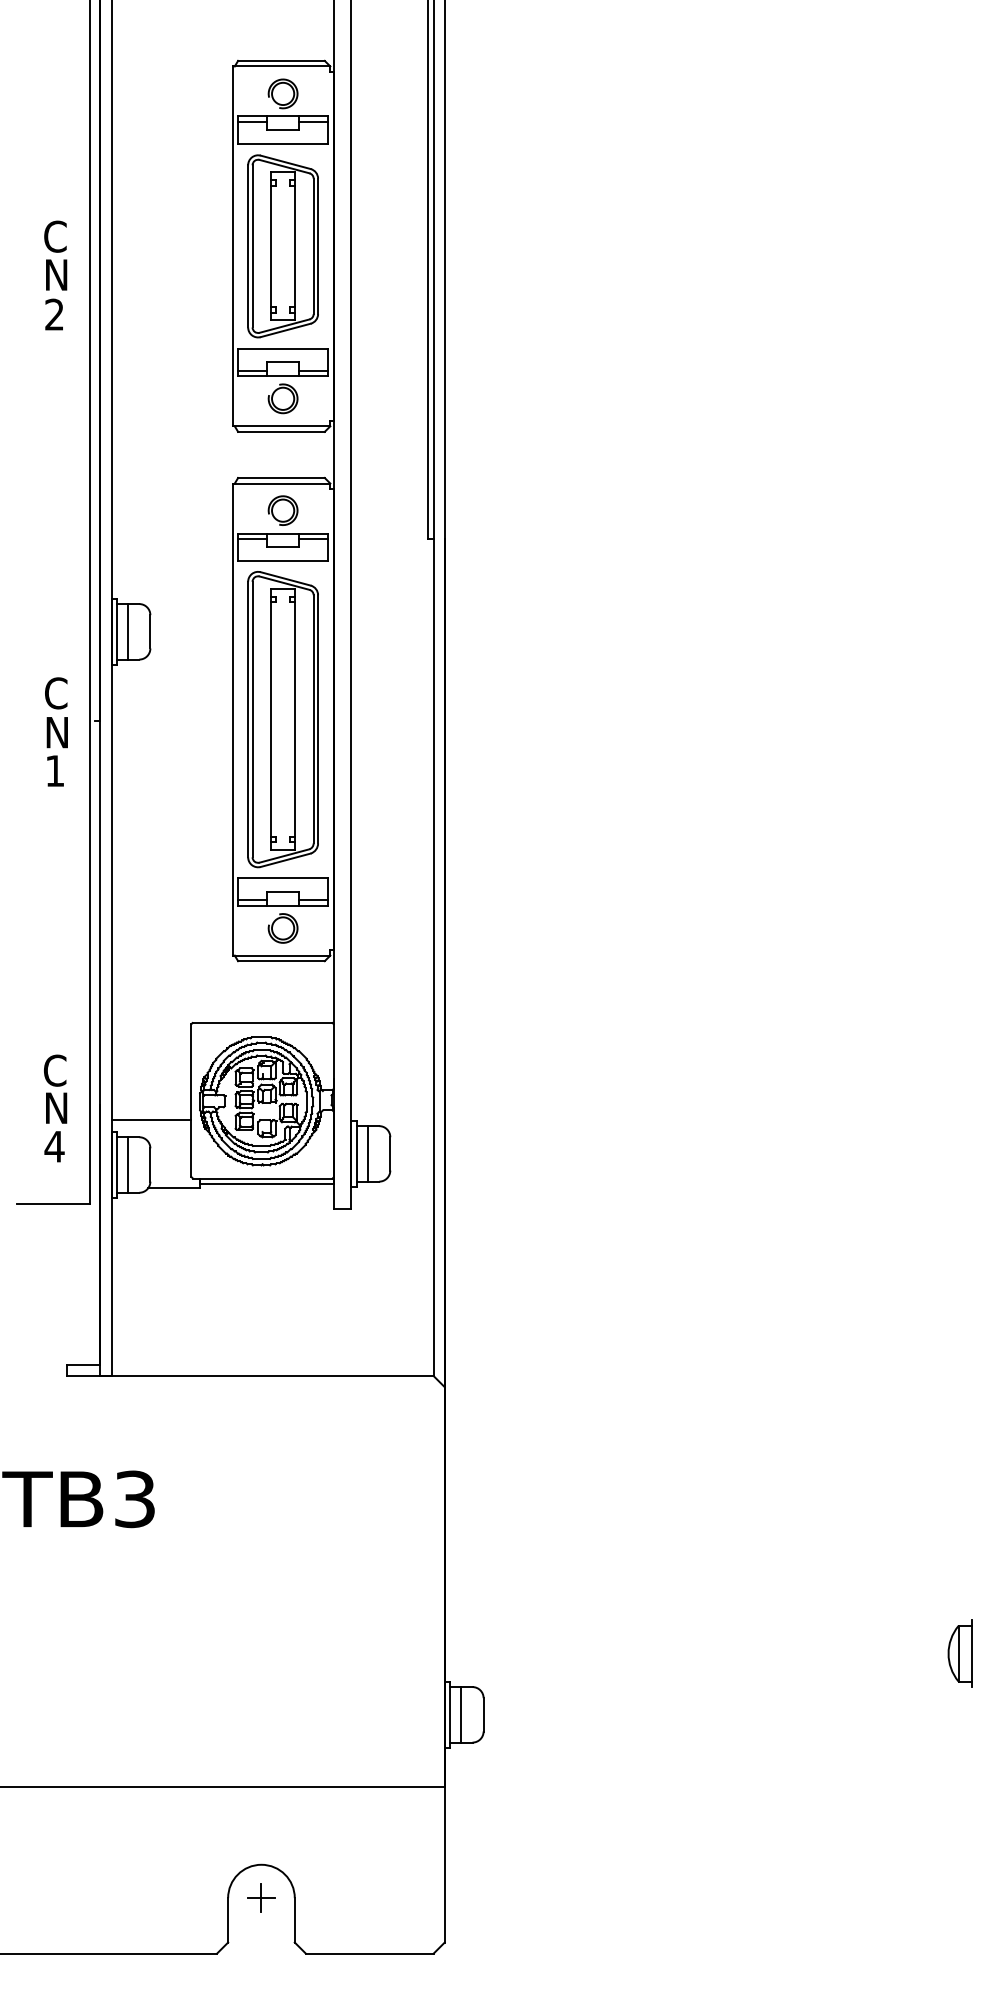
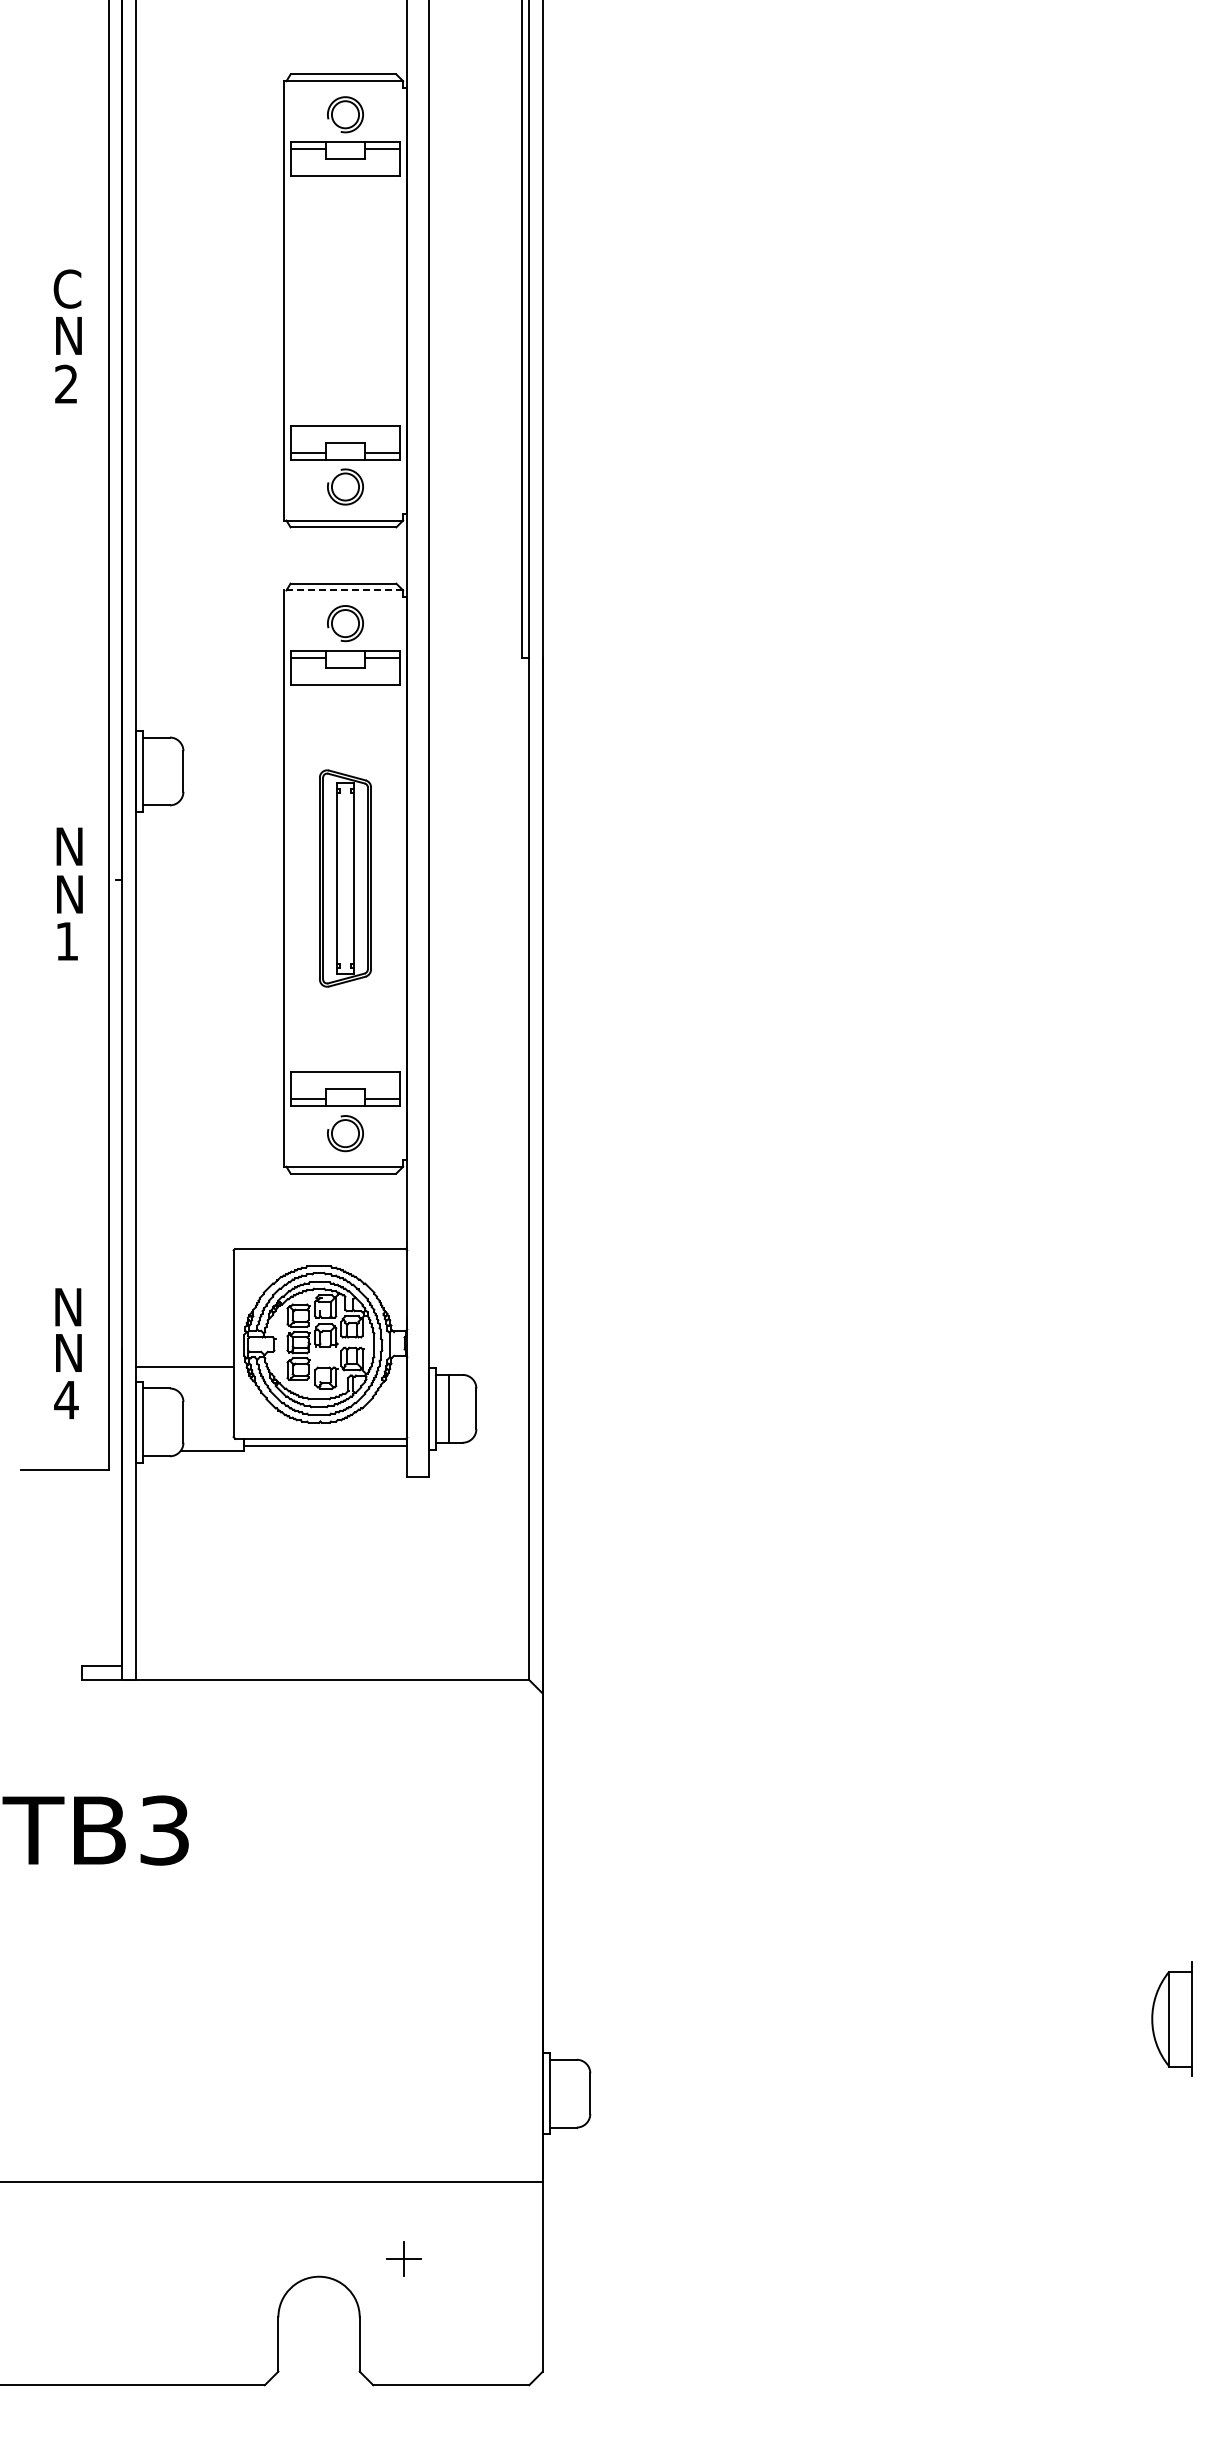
part: (283, 246) -> (345, 300), removed
line: (281, 483) -> (343, 590), solid -> dashed
line: (128, 631) -> (156, 771), removed
text: (56, 693) -> (68, 846), C -> N
part: (283, 719) -> (345, 878), size x0.6
text: (55, 1070) -> (67, 1306), C -> N
line: (128, 1165) -> (156, 1422), removed
part: (959, 1653) -> (1171, 2018), size x1.4
line: (461, 1714) -> (563, 2093), removed
part: (261, 1897) -> (403, 2258), moved

